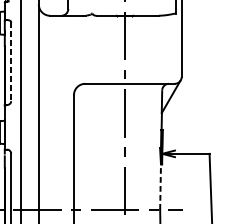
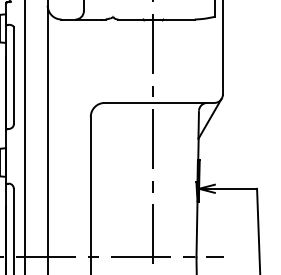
line: (10, 62) -> (13, 76), dashed -> solid
line: (160, 187) -> (196, 229), dashed -> solid

